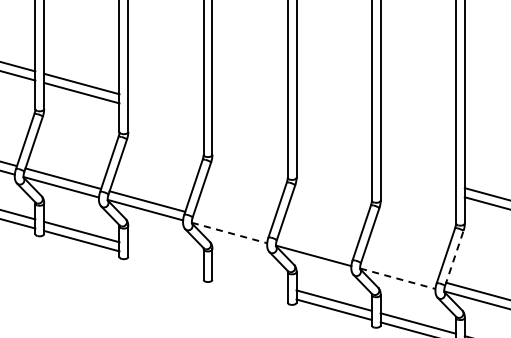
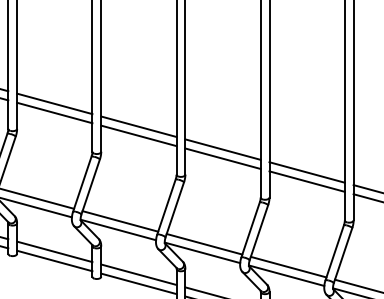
line: (165, 106) -> (54, 103), added
line: (165, 115) -> (54, 112), added
line: (249, 129) -> (138, 126), added
line: (249, 138) -> (138, 135), added
line: (333, 152) -> (222, 149), added
line: (333, 161) -> (222, 158), added
line: (418, 175) -> (307, 172), added
line: (418, 184) -> (307, 181), added
line: (231, 224) -> (120, 221), added
line: (230, 233) -> (119, 230), dashed -> solid
line: (315, 247) -> (204, 244), added
line: (165, 254) -> (54, 251), added
line: (454, 258) -> (343, 255), dashed -> solid
line: (165, 263) -> (54, 260), added
line: (399, 269) -> (288, 266), added
line: (249, 277) -> (138, 274), added
line: (398, 278) -> (287, 275), dashed -> solid
line: (249, 286) -> (138, 283), added

